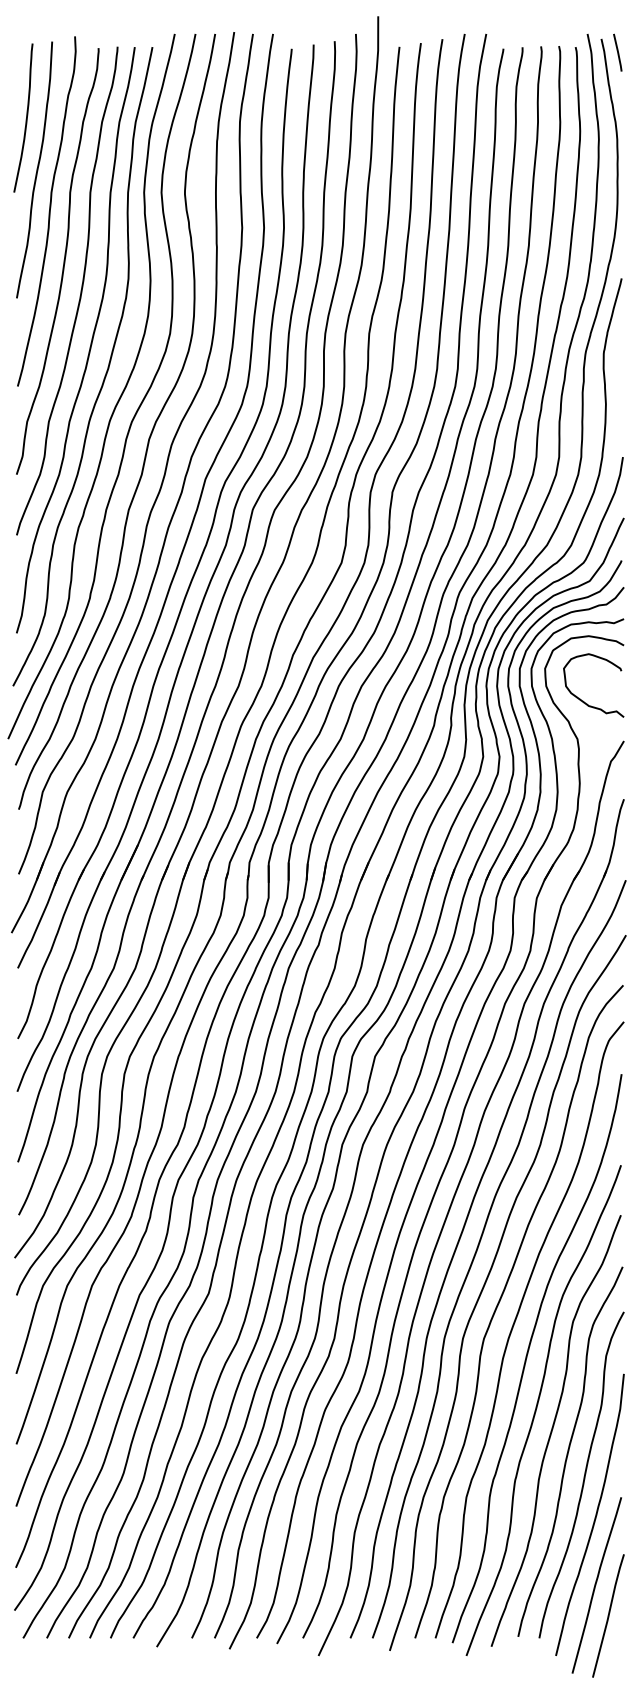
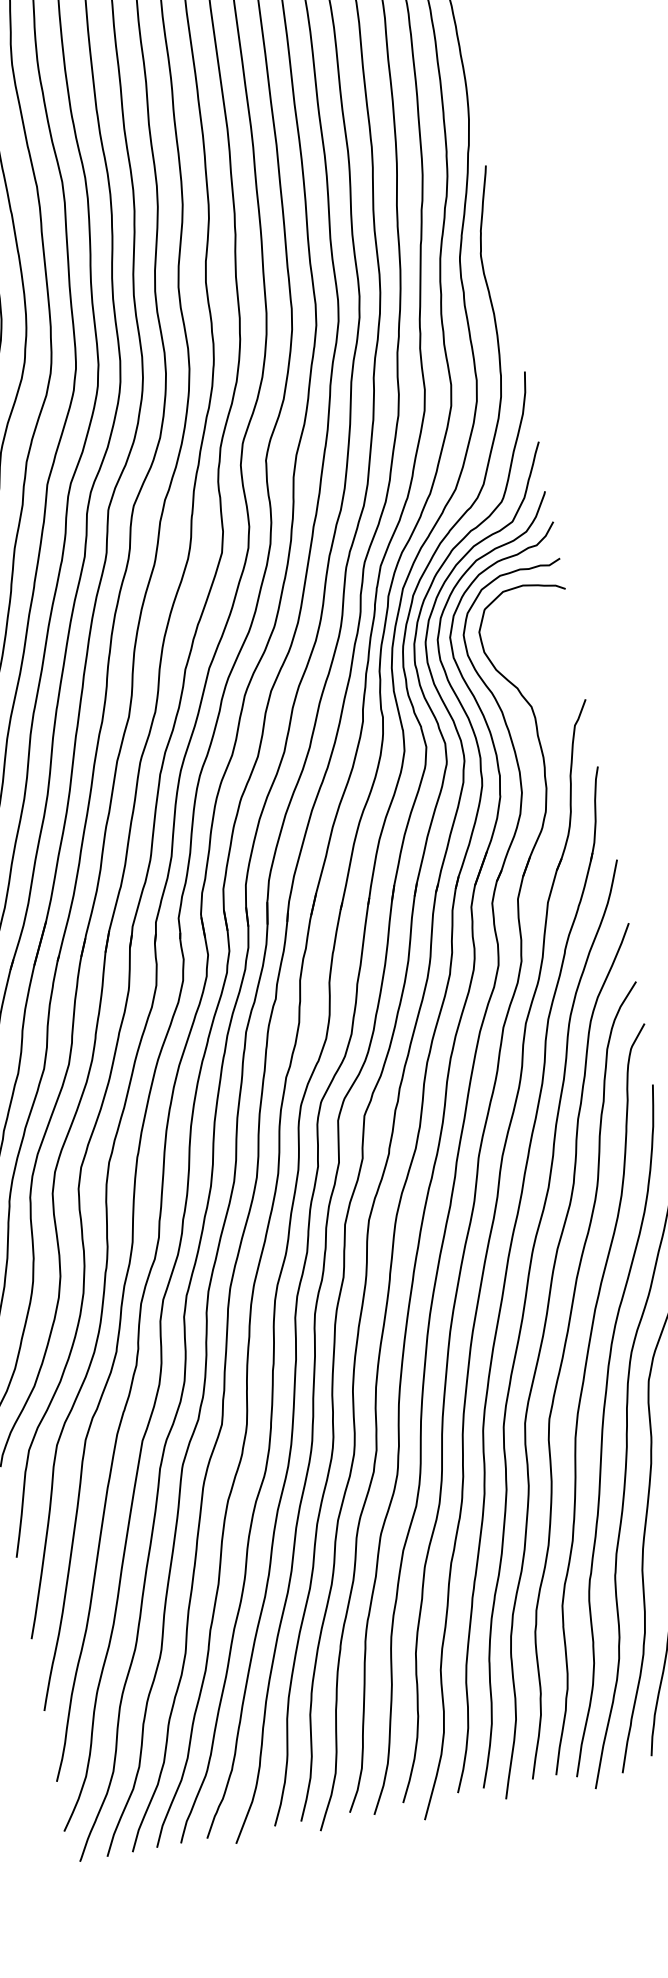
curve: (583, 700) -> (530, 660), removed

